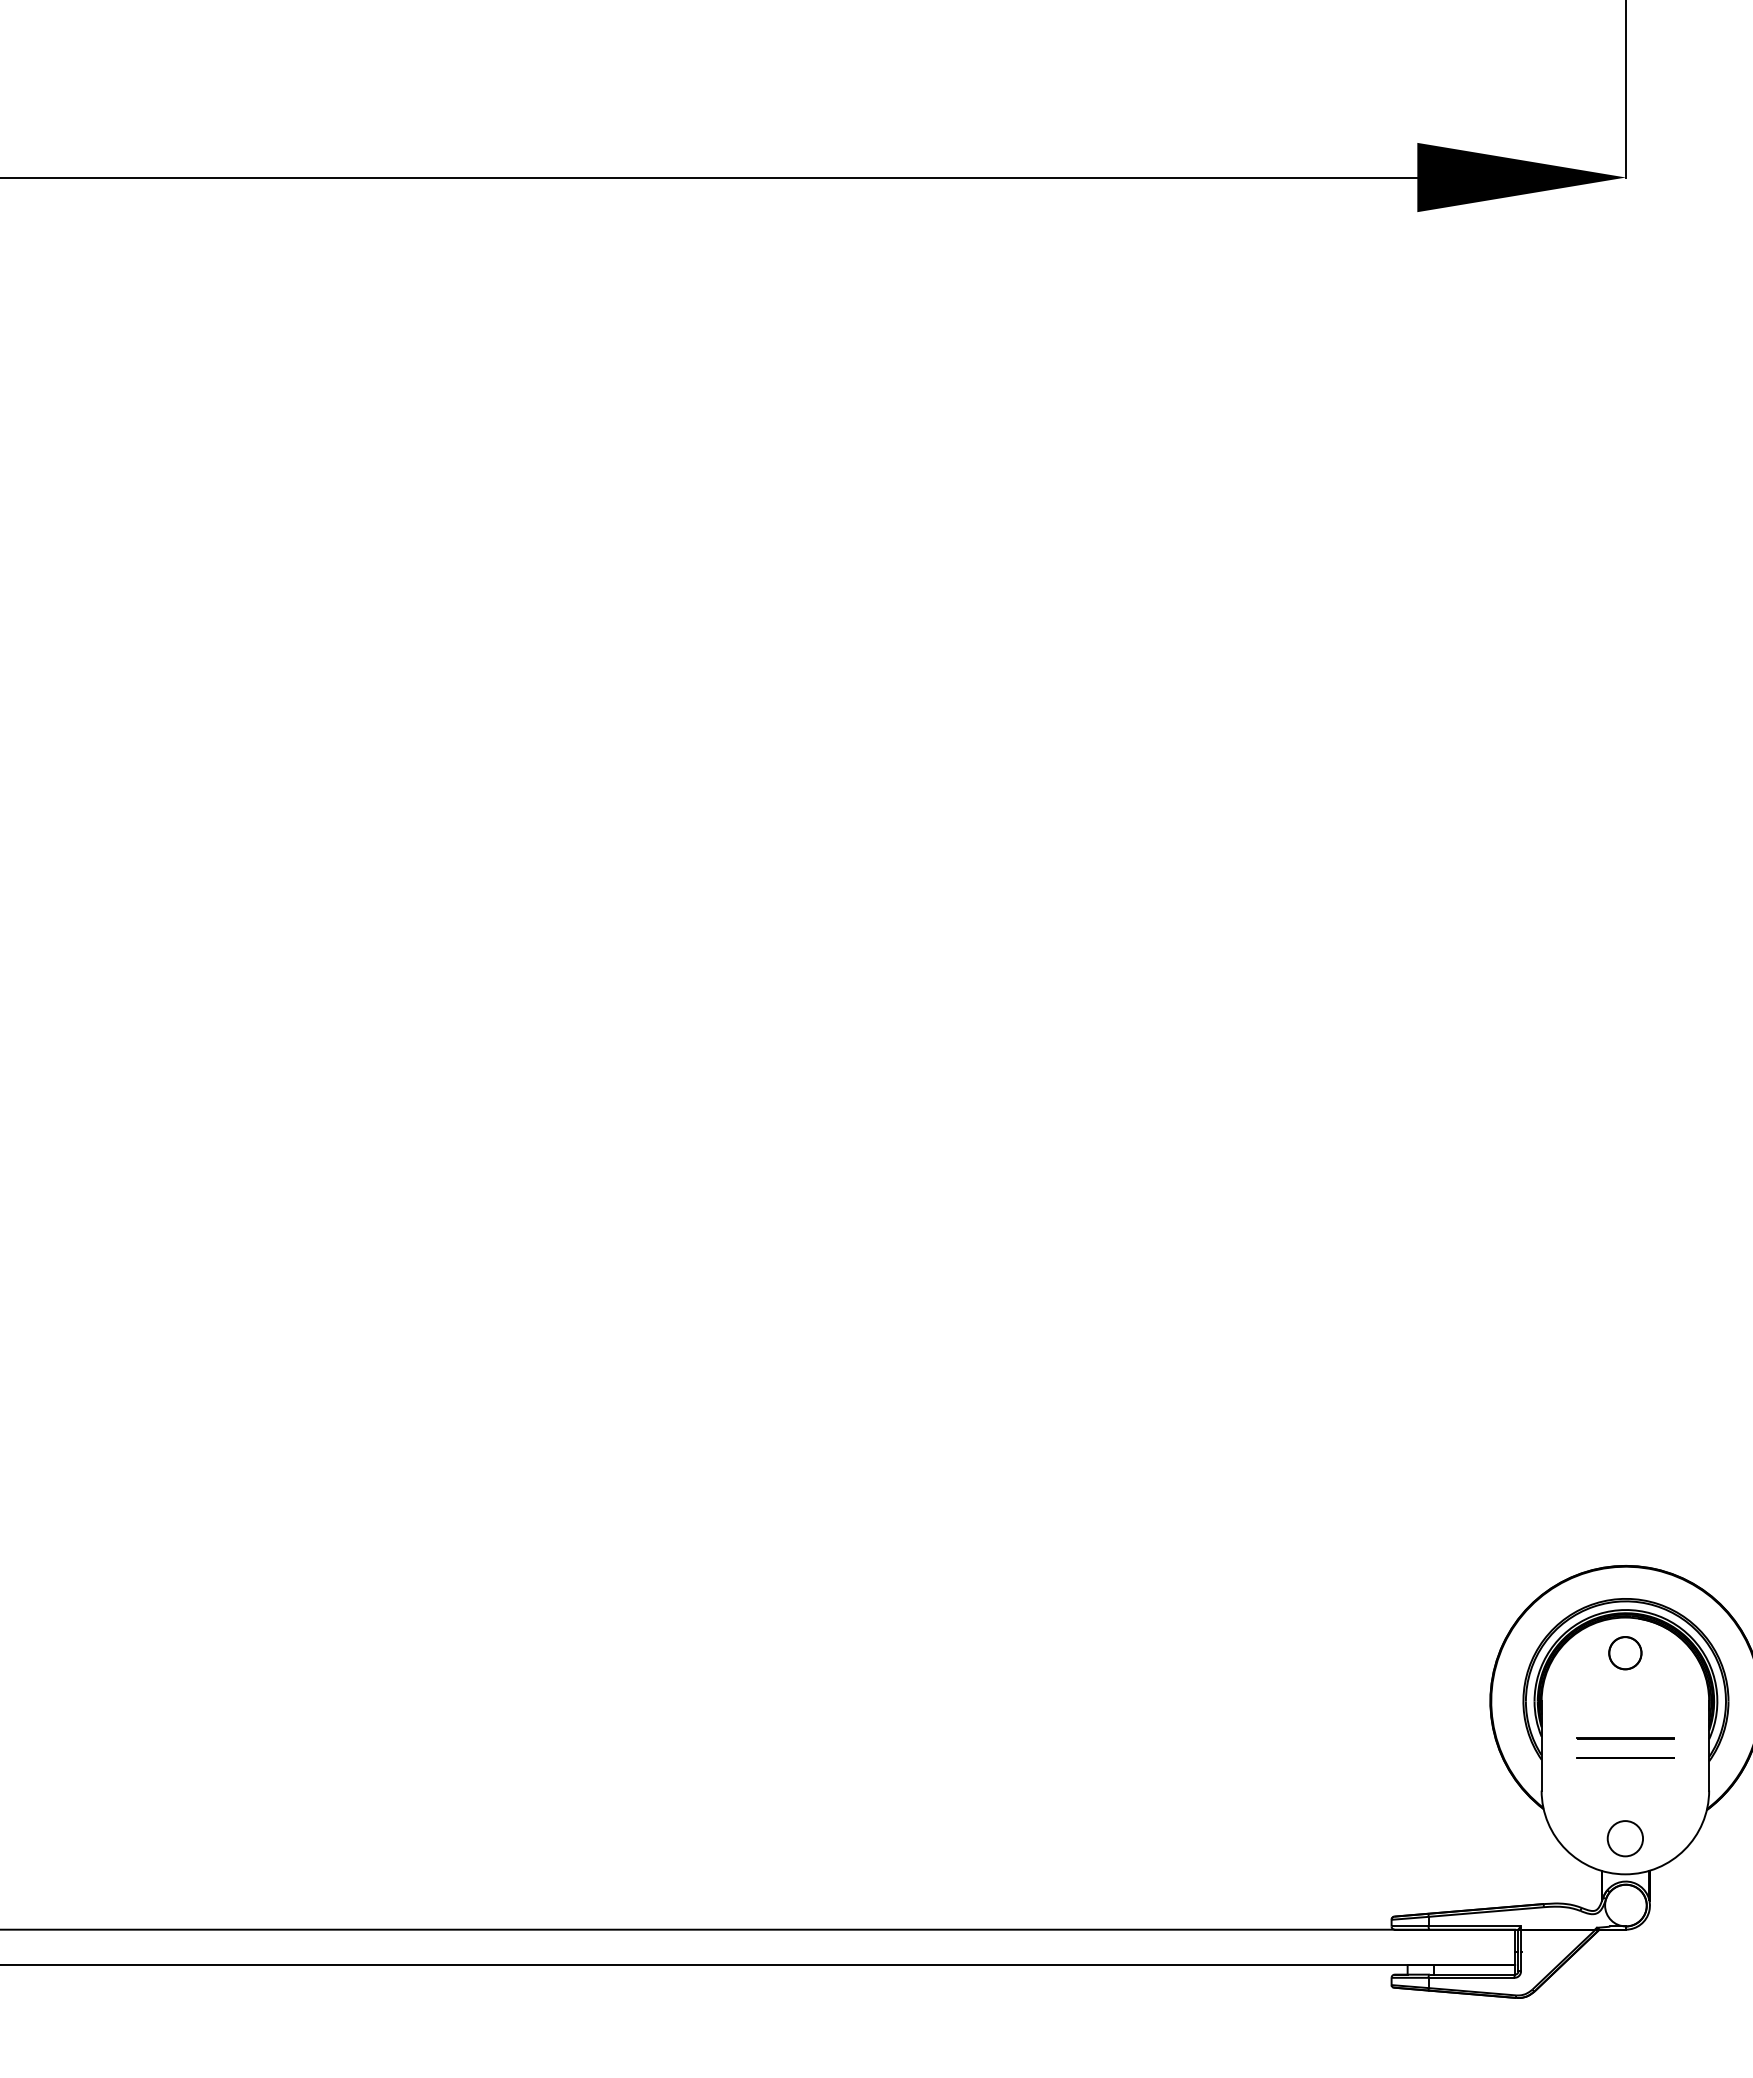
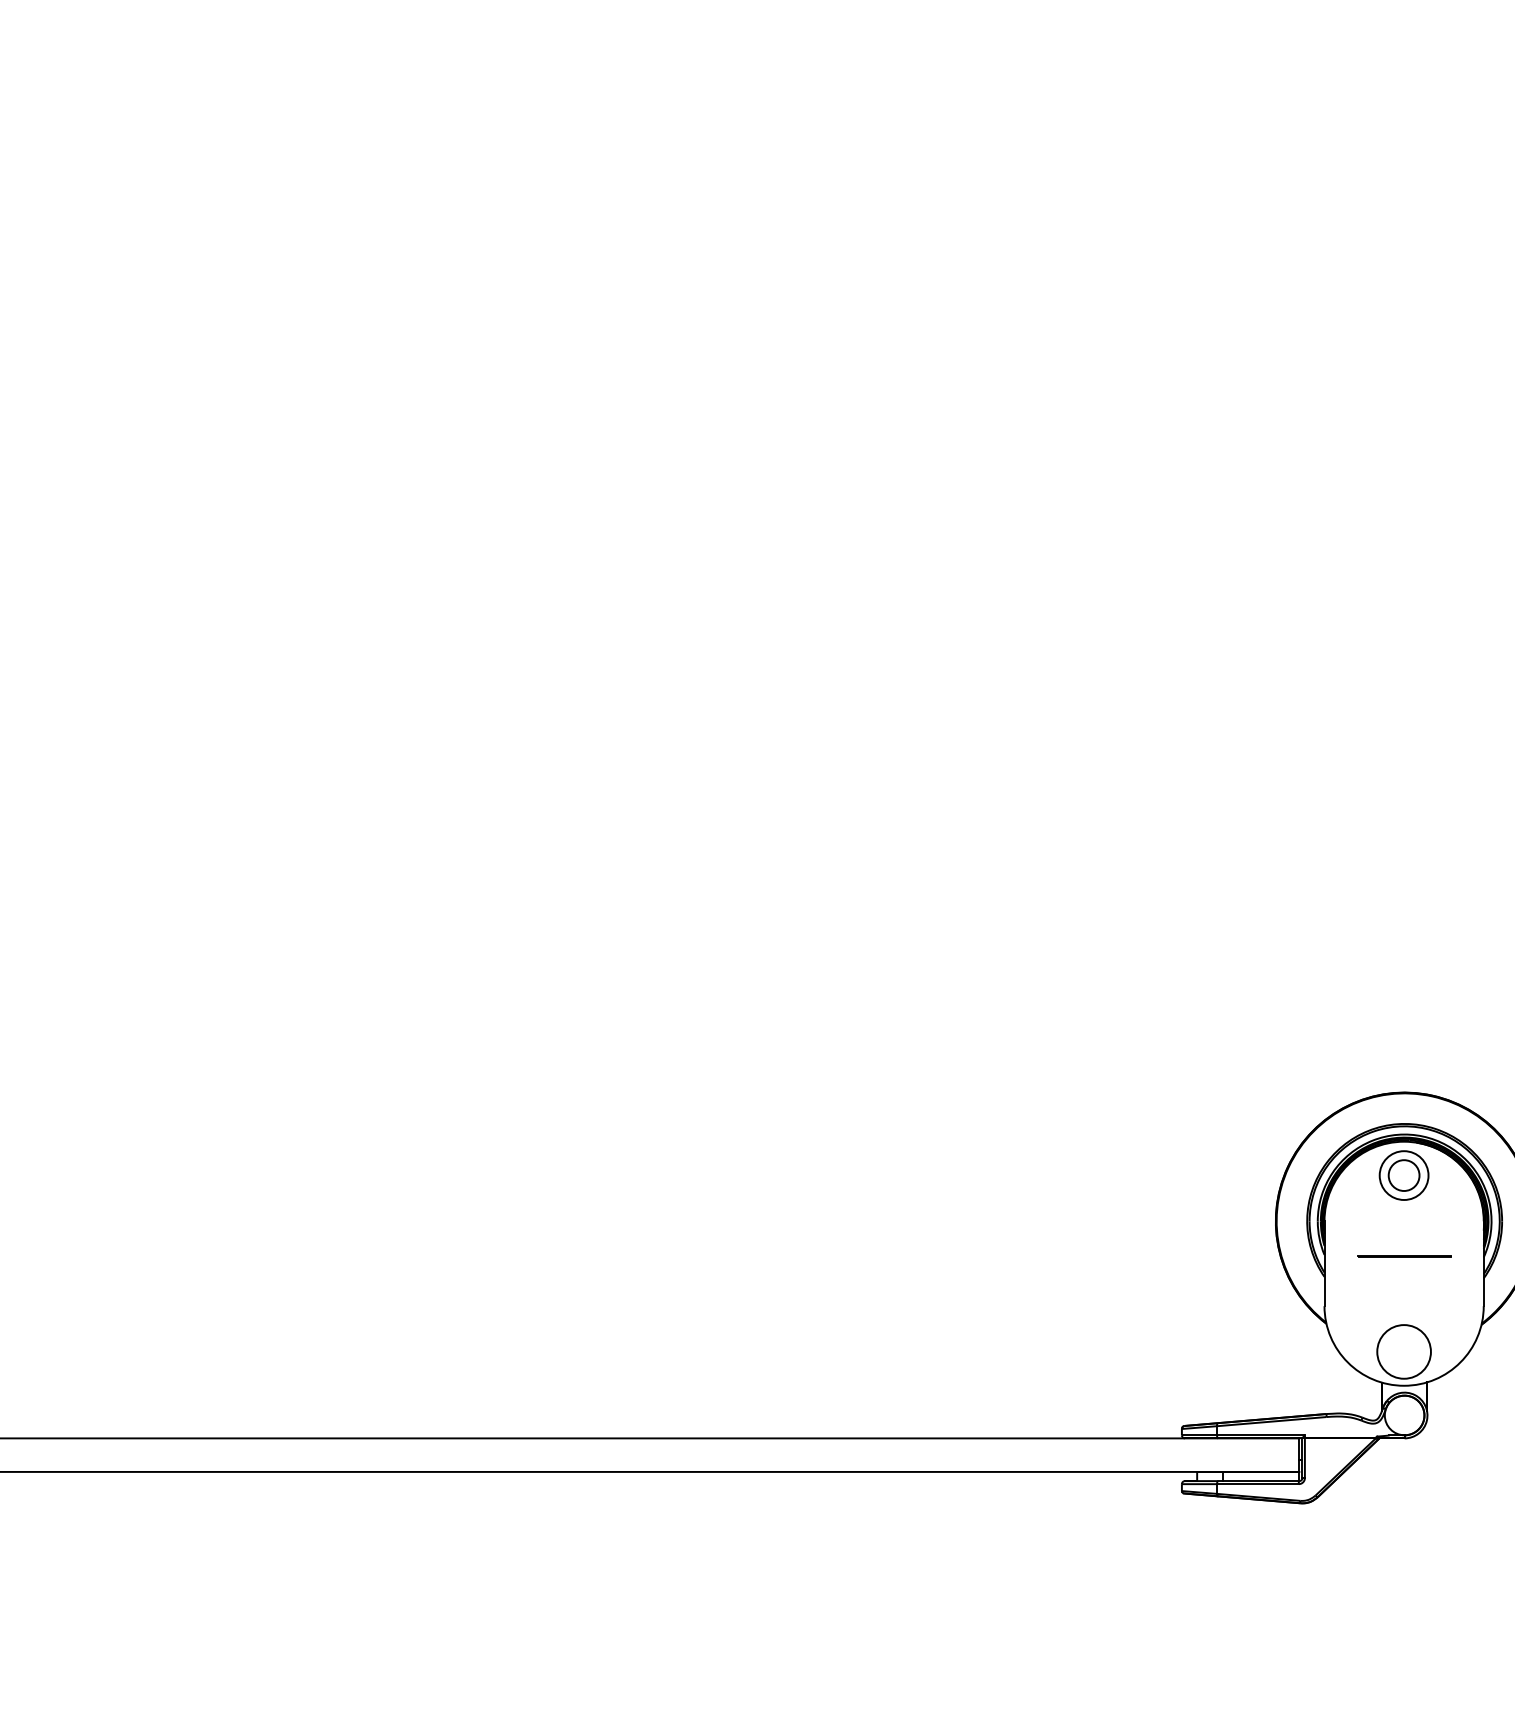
circle: (1625, 1653) -> (1404, 1175), size x1.6
line: (1625, 1757) -> (1404, 1274), removed
circle: (1625, 1838) -> (1404, 1351), size x1.6

